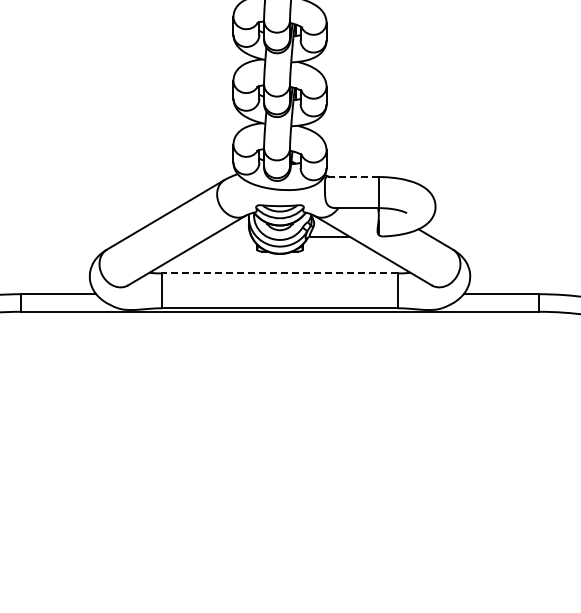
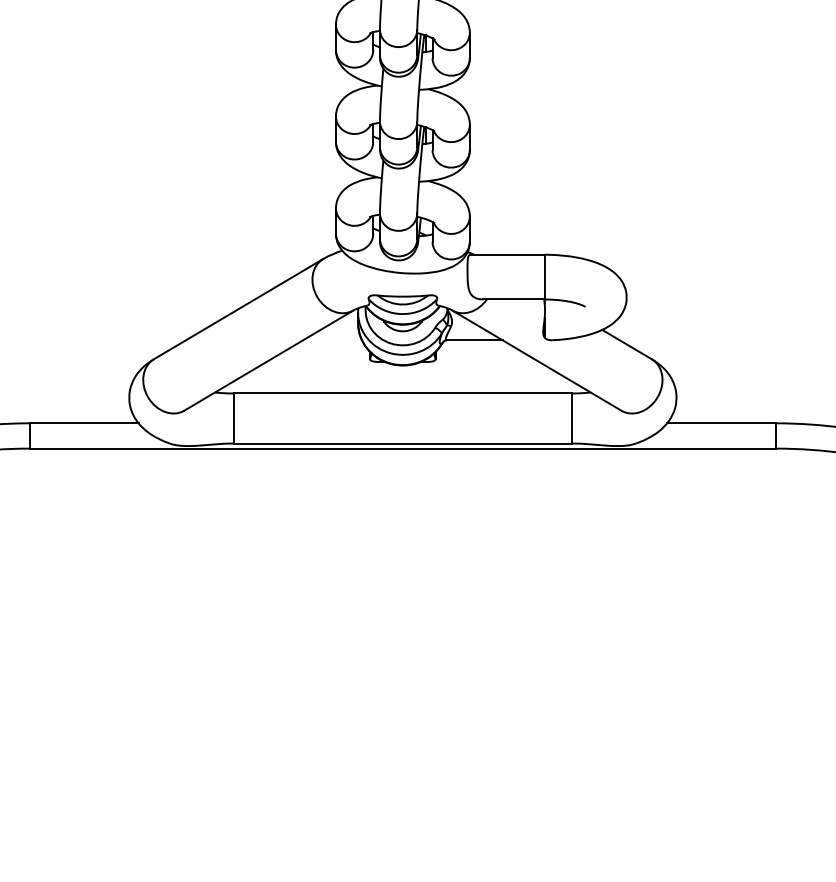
line: (352, 177) -> (507, 255), dashed -> solid
line: (279, 273) -> (402, 393), dashed -> solid

